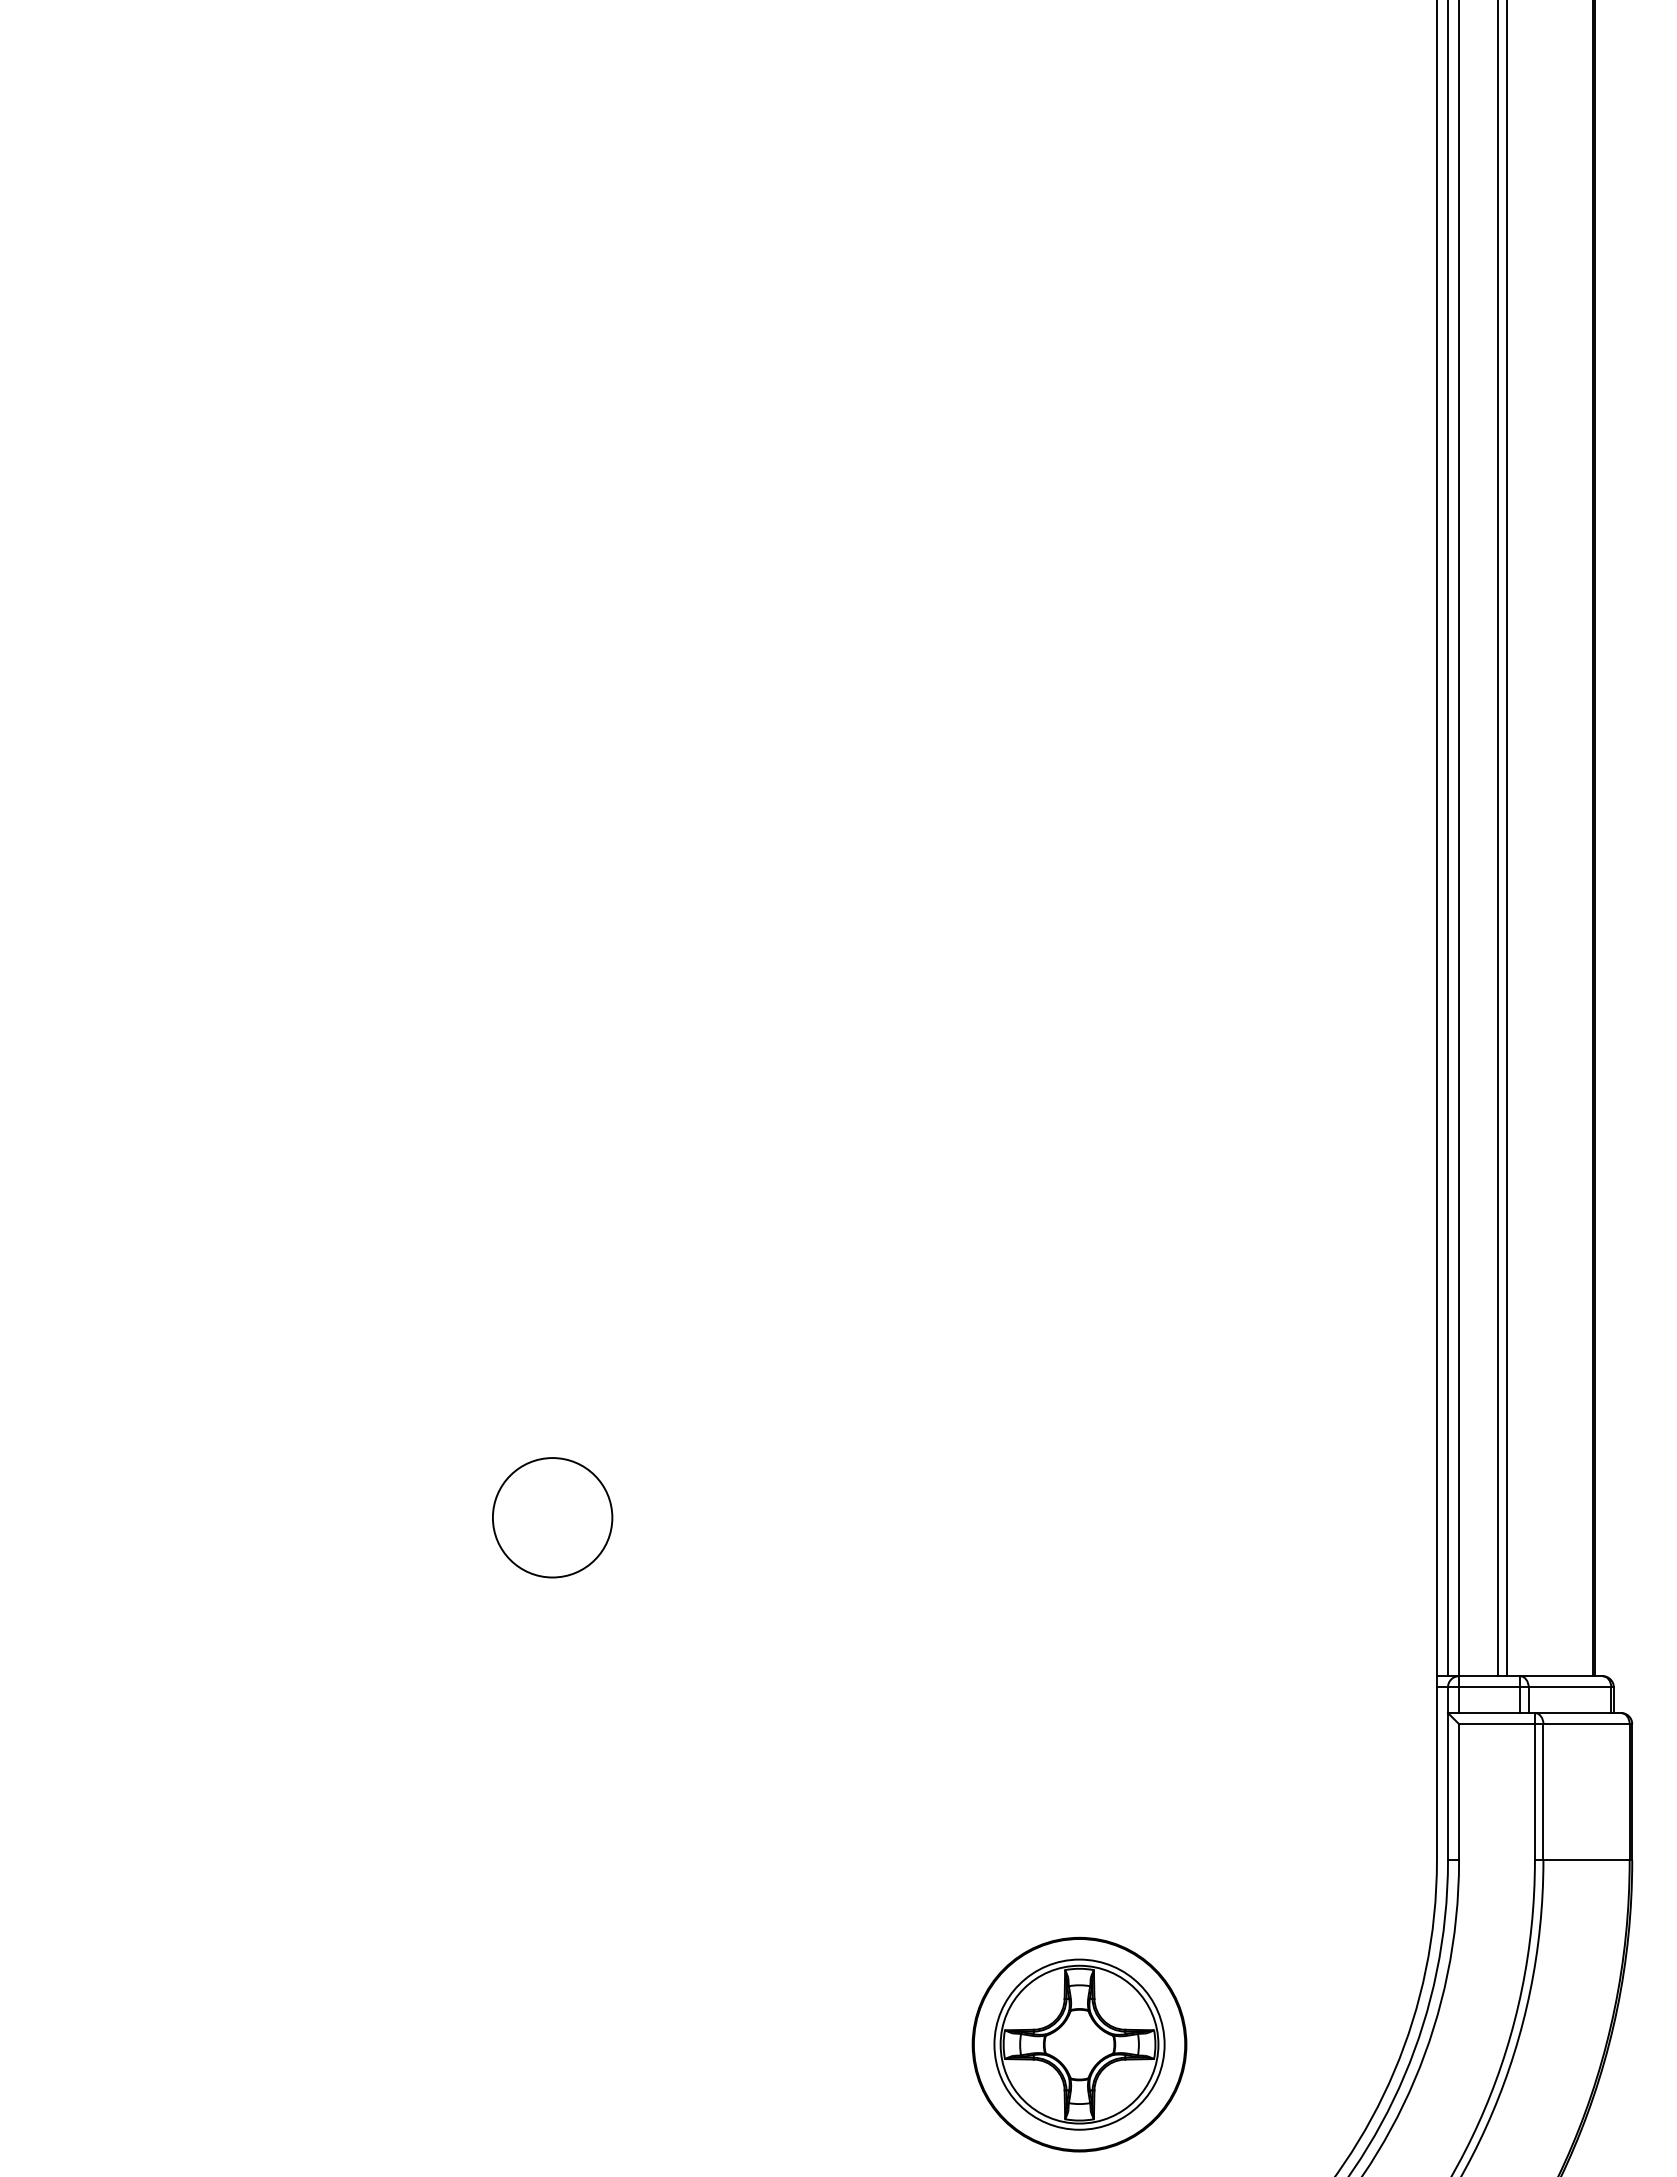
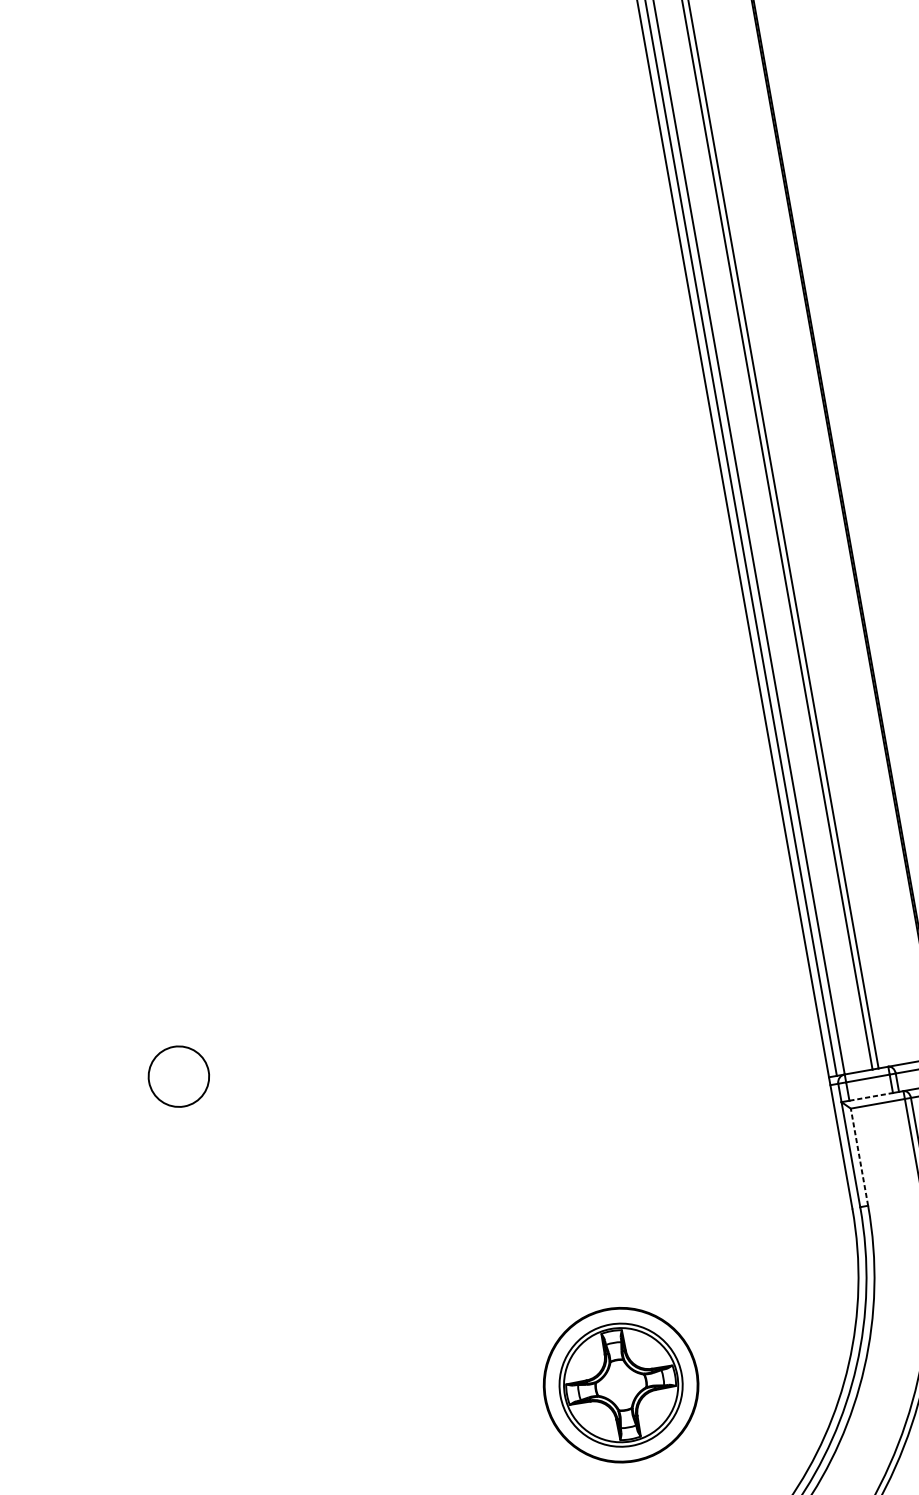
circle: (552, 1517) -> (178, 1076), size x0.7
line: (1489, 1713) -> (871, 1097), solid -> dashed
line: (1459, 1791) -> (859, 1156), solid -> dashed

